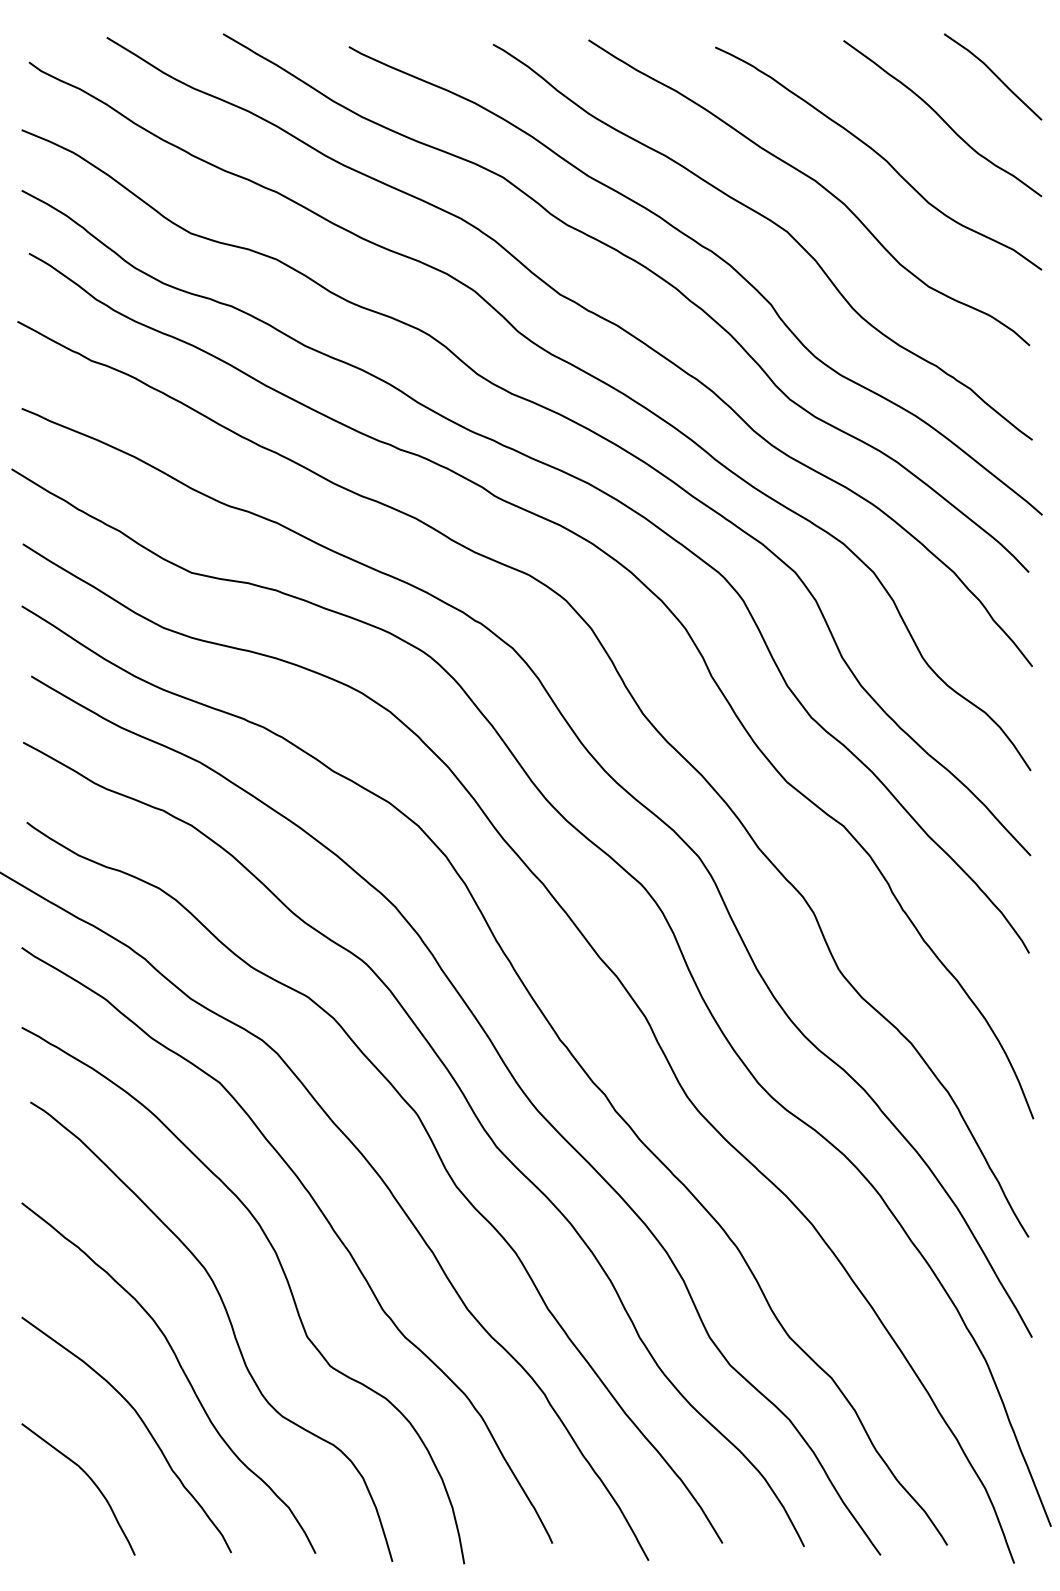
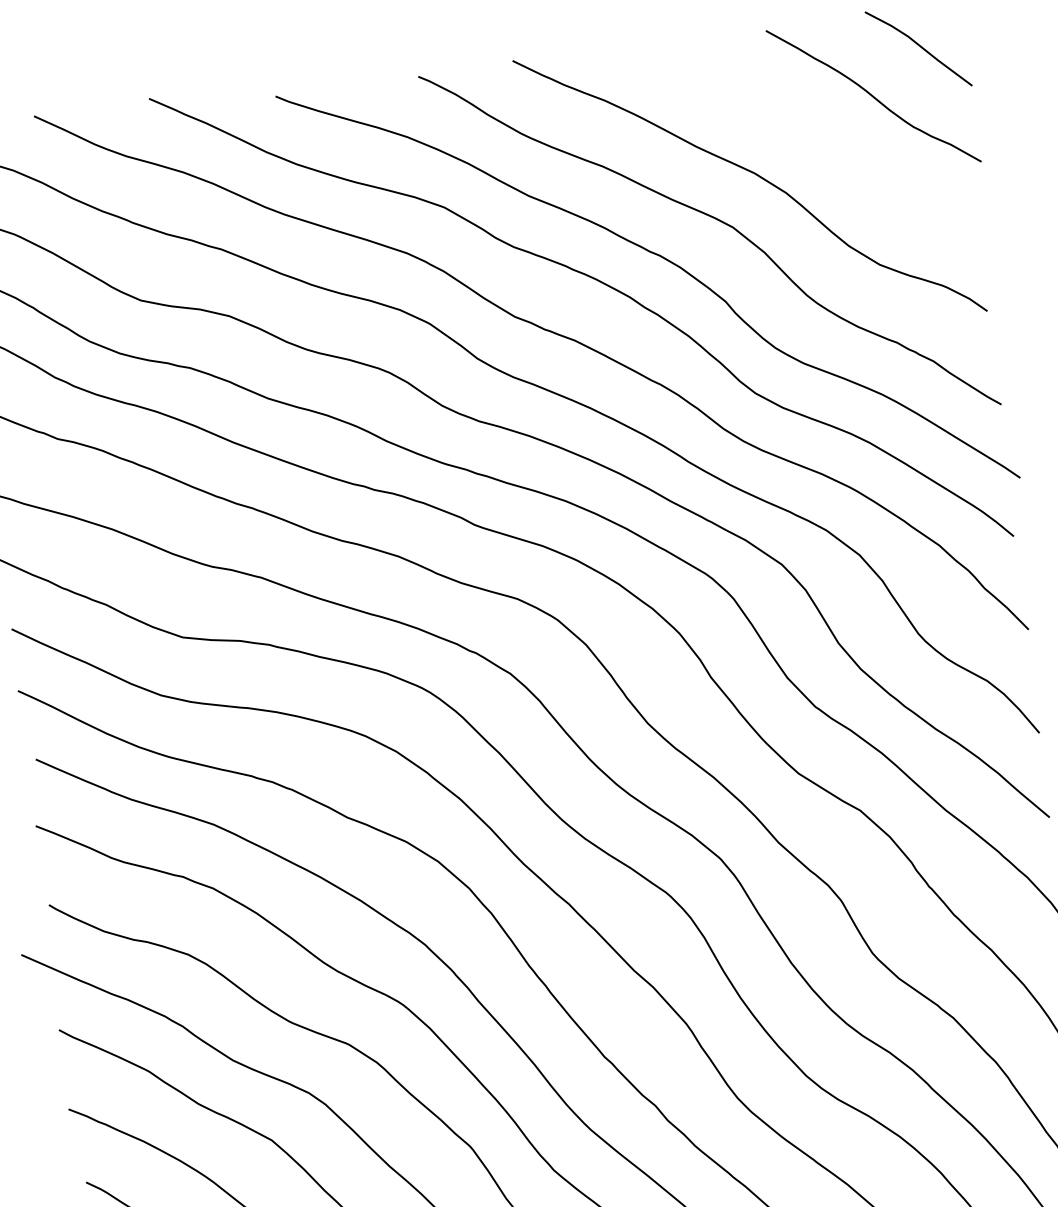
curve: (879, 156) -> (815, 141), removed

